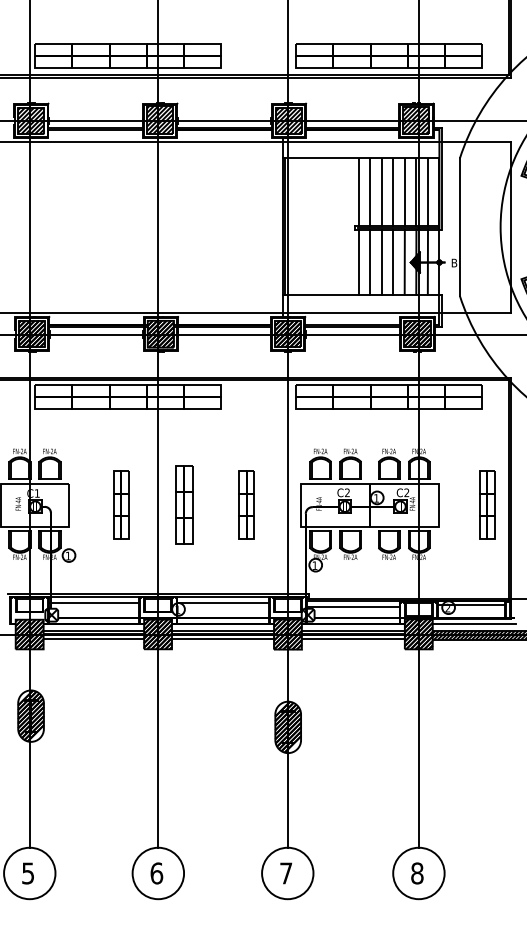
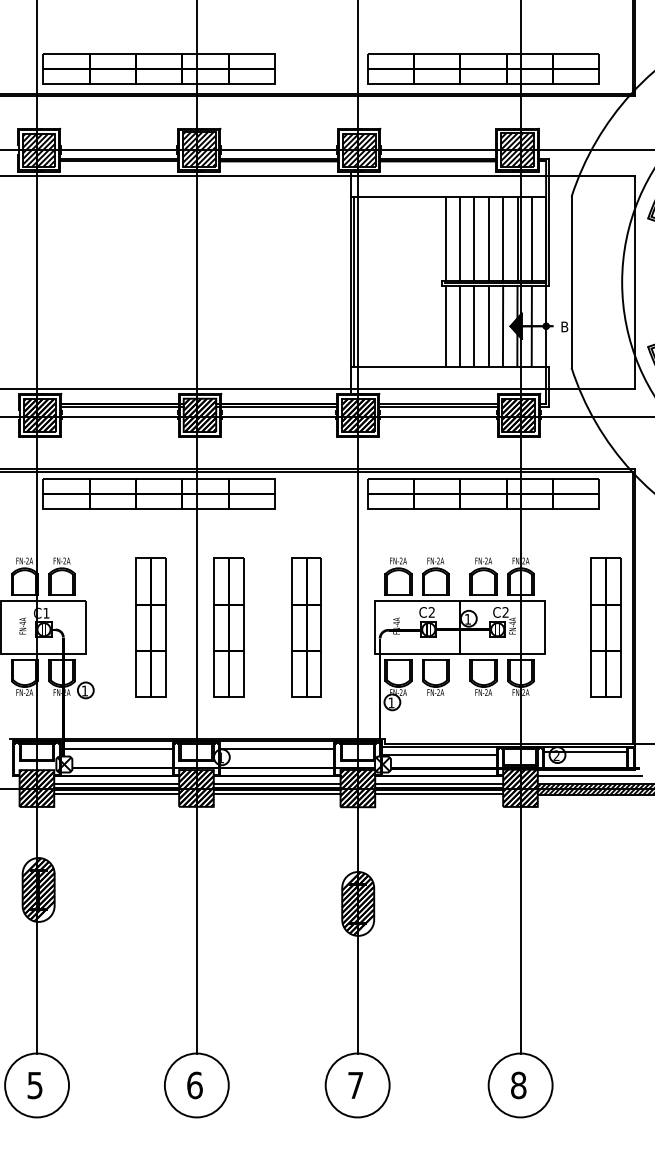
part: (121, 504) -> (150, 627), size x1.67
part: (183, 504) -> (228, 627), size x1.43
part: (246, 504) -> (306, 627), size x1.67
part: (487, 504) -> (605, 627), size x1.67

